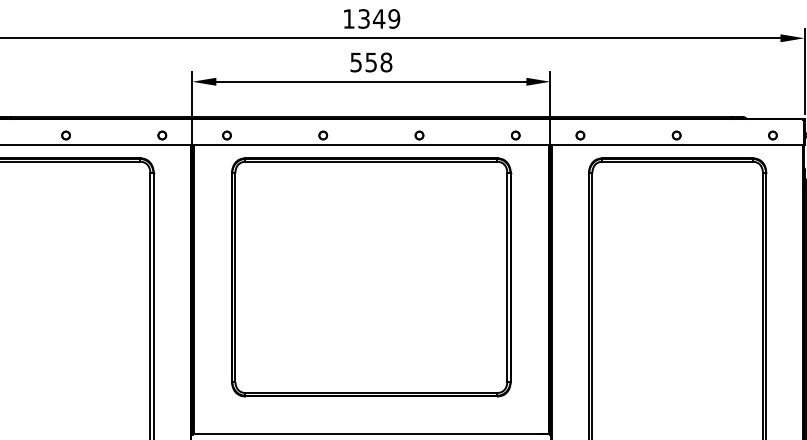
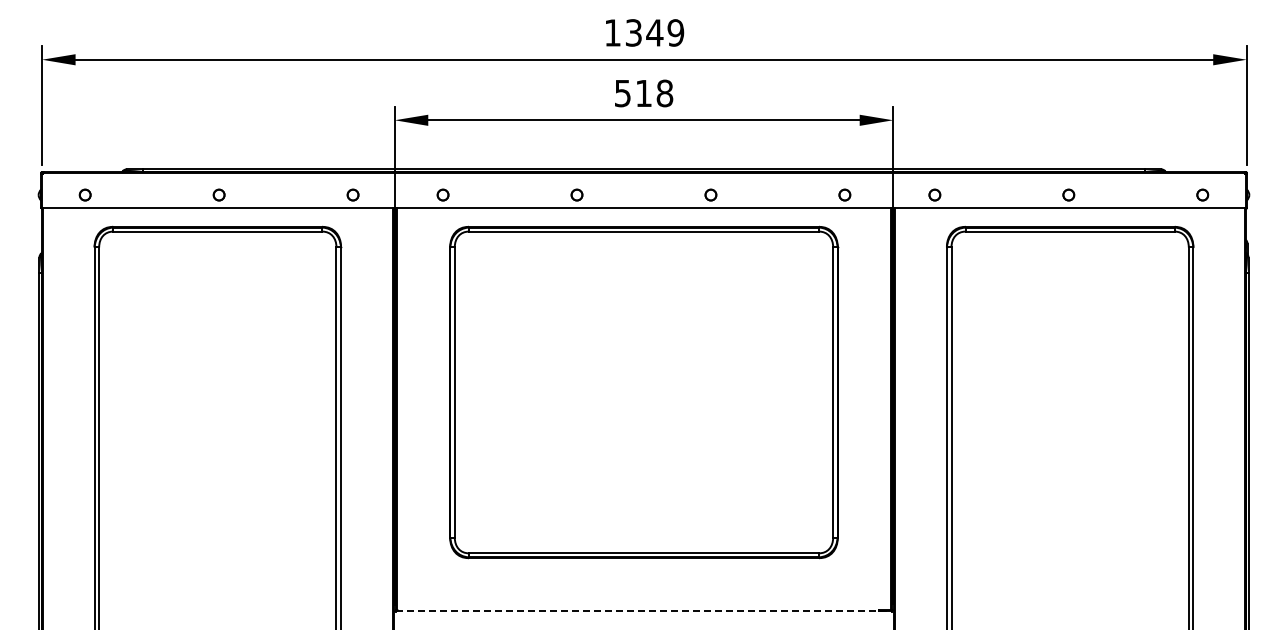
text: (371, 62) -> (643, 93), 558 -> 518
line: (371, 434) -> (644, 610), solid -> dashed

